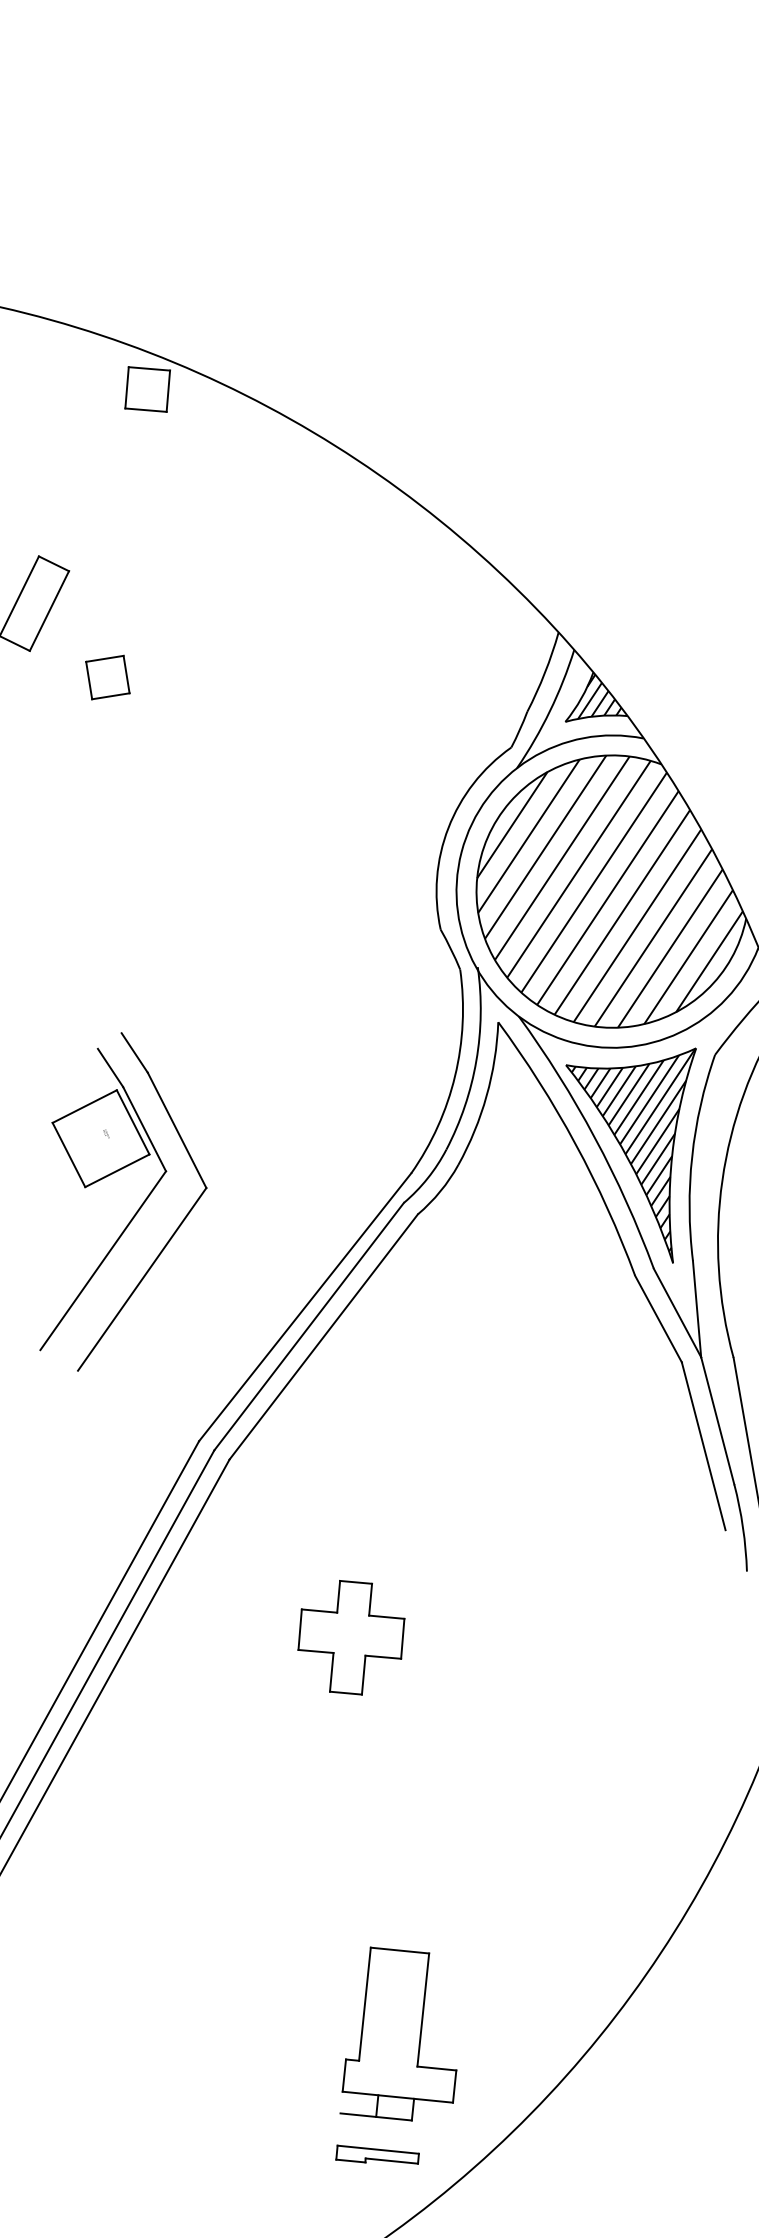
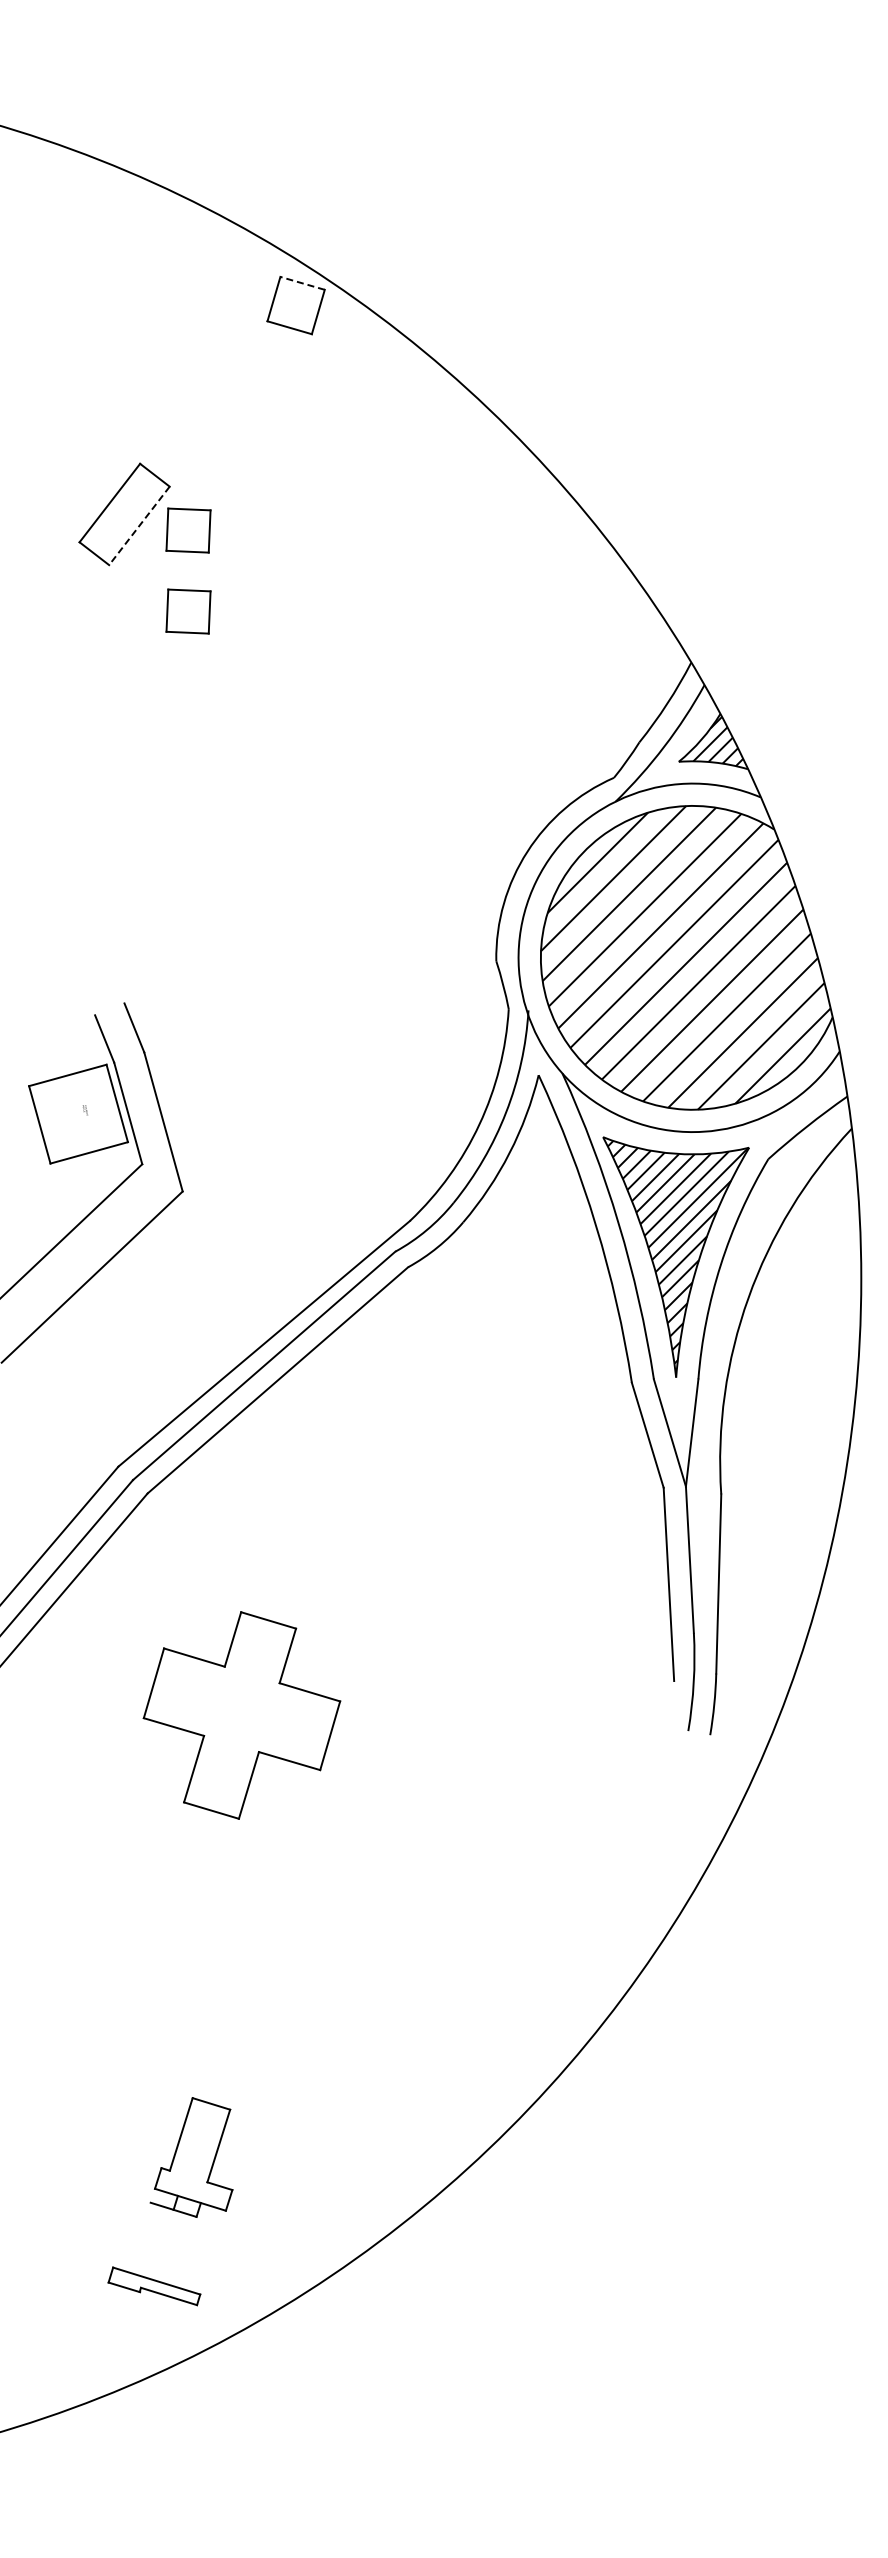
line: (149, 369) -> (302, 283), solid -> dashed
part: (93, 606) -> (188, 530), added
line: (49, 610) -> (139, 525), solid -> dashed
part: (351, 1636) -> (241, 1714), size x1.6
part: (386, 2034) -> (191, 2157), size x0.6

